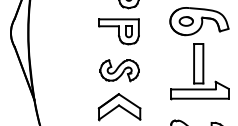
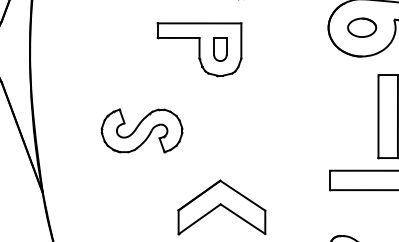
part: (118, 31) -> (198, 48), moved
part: (119, 70) -> (141, 130), moved

